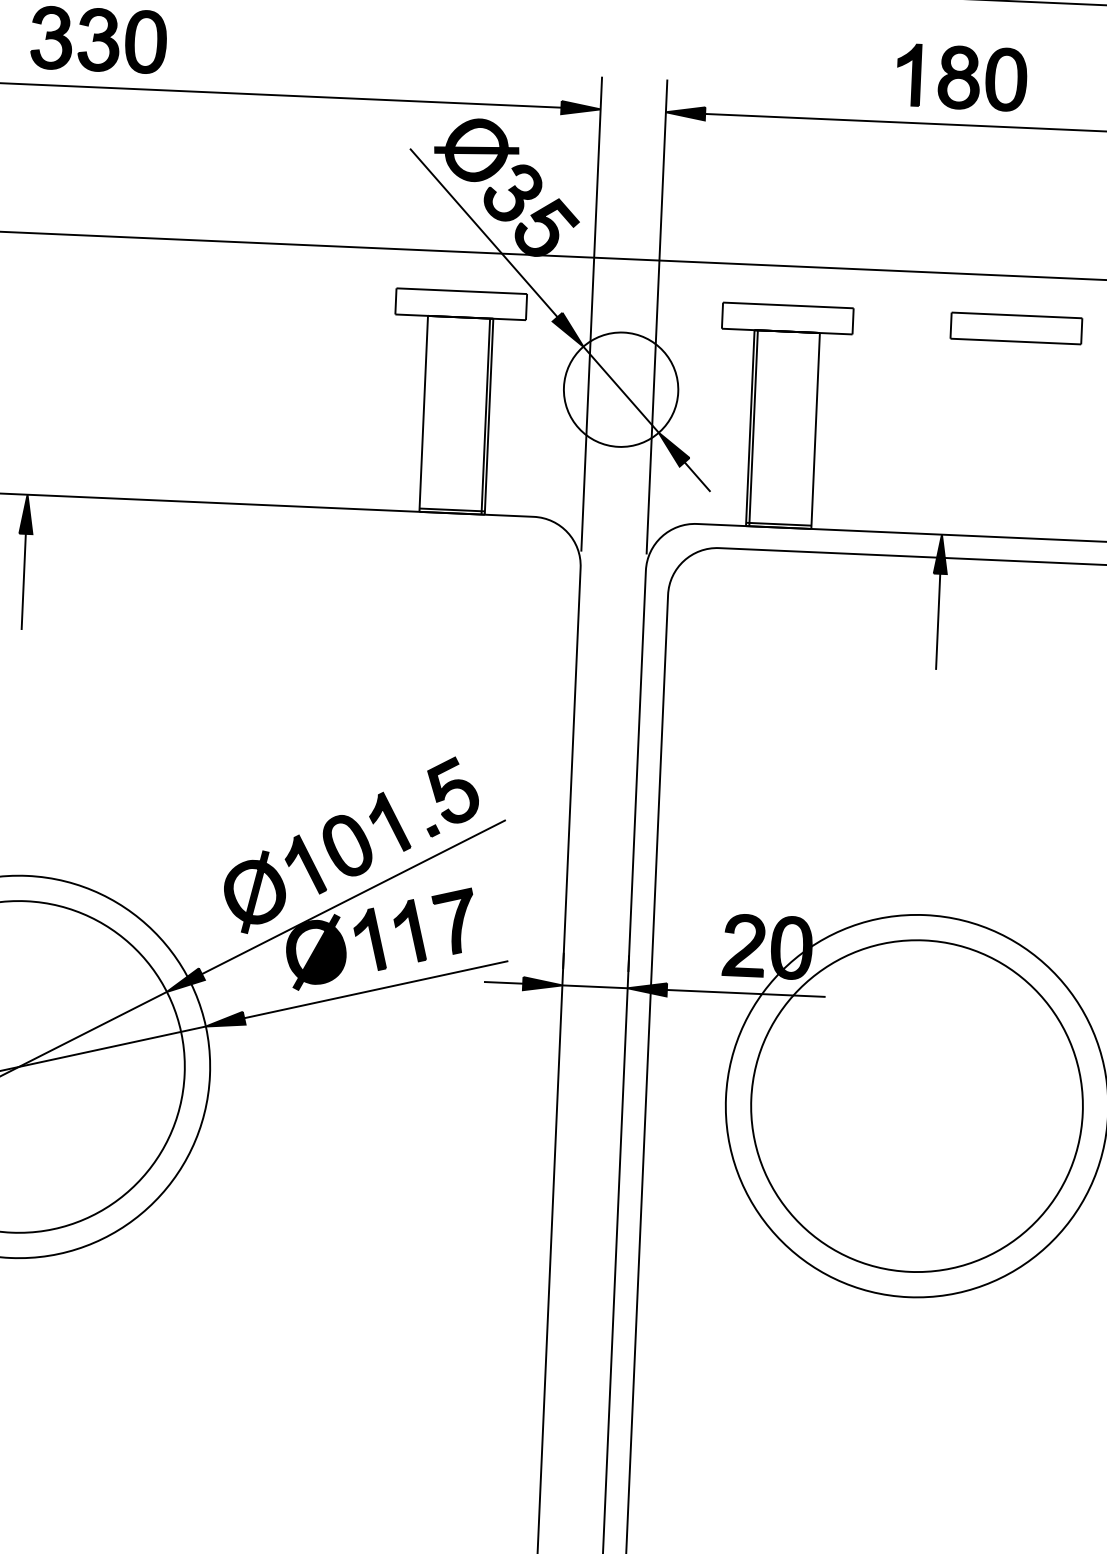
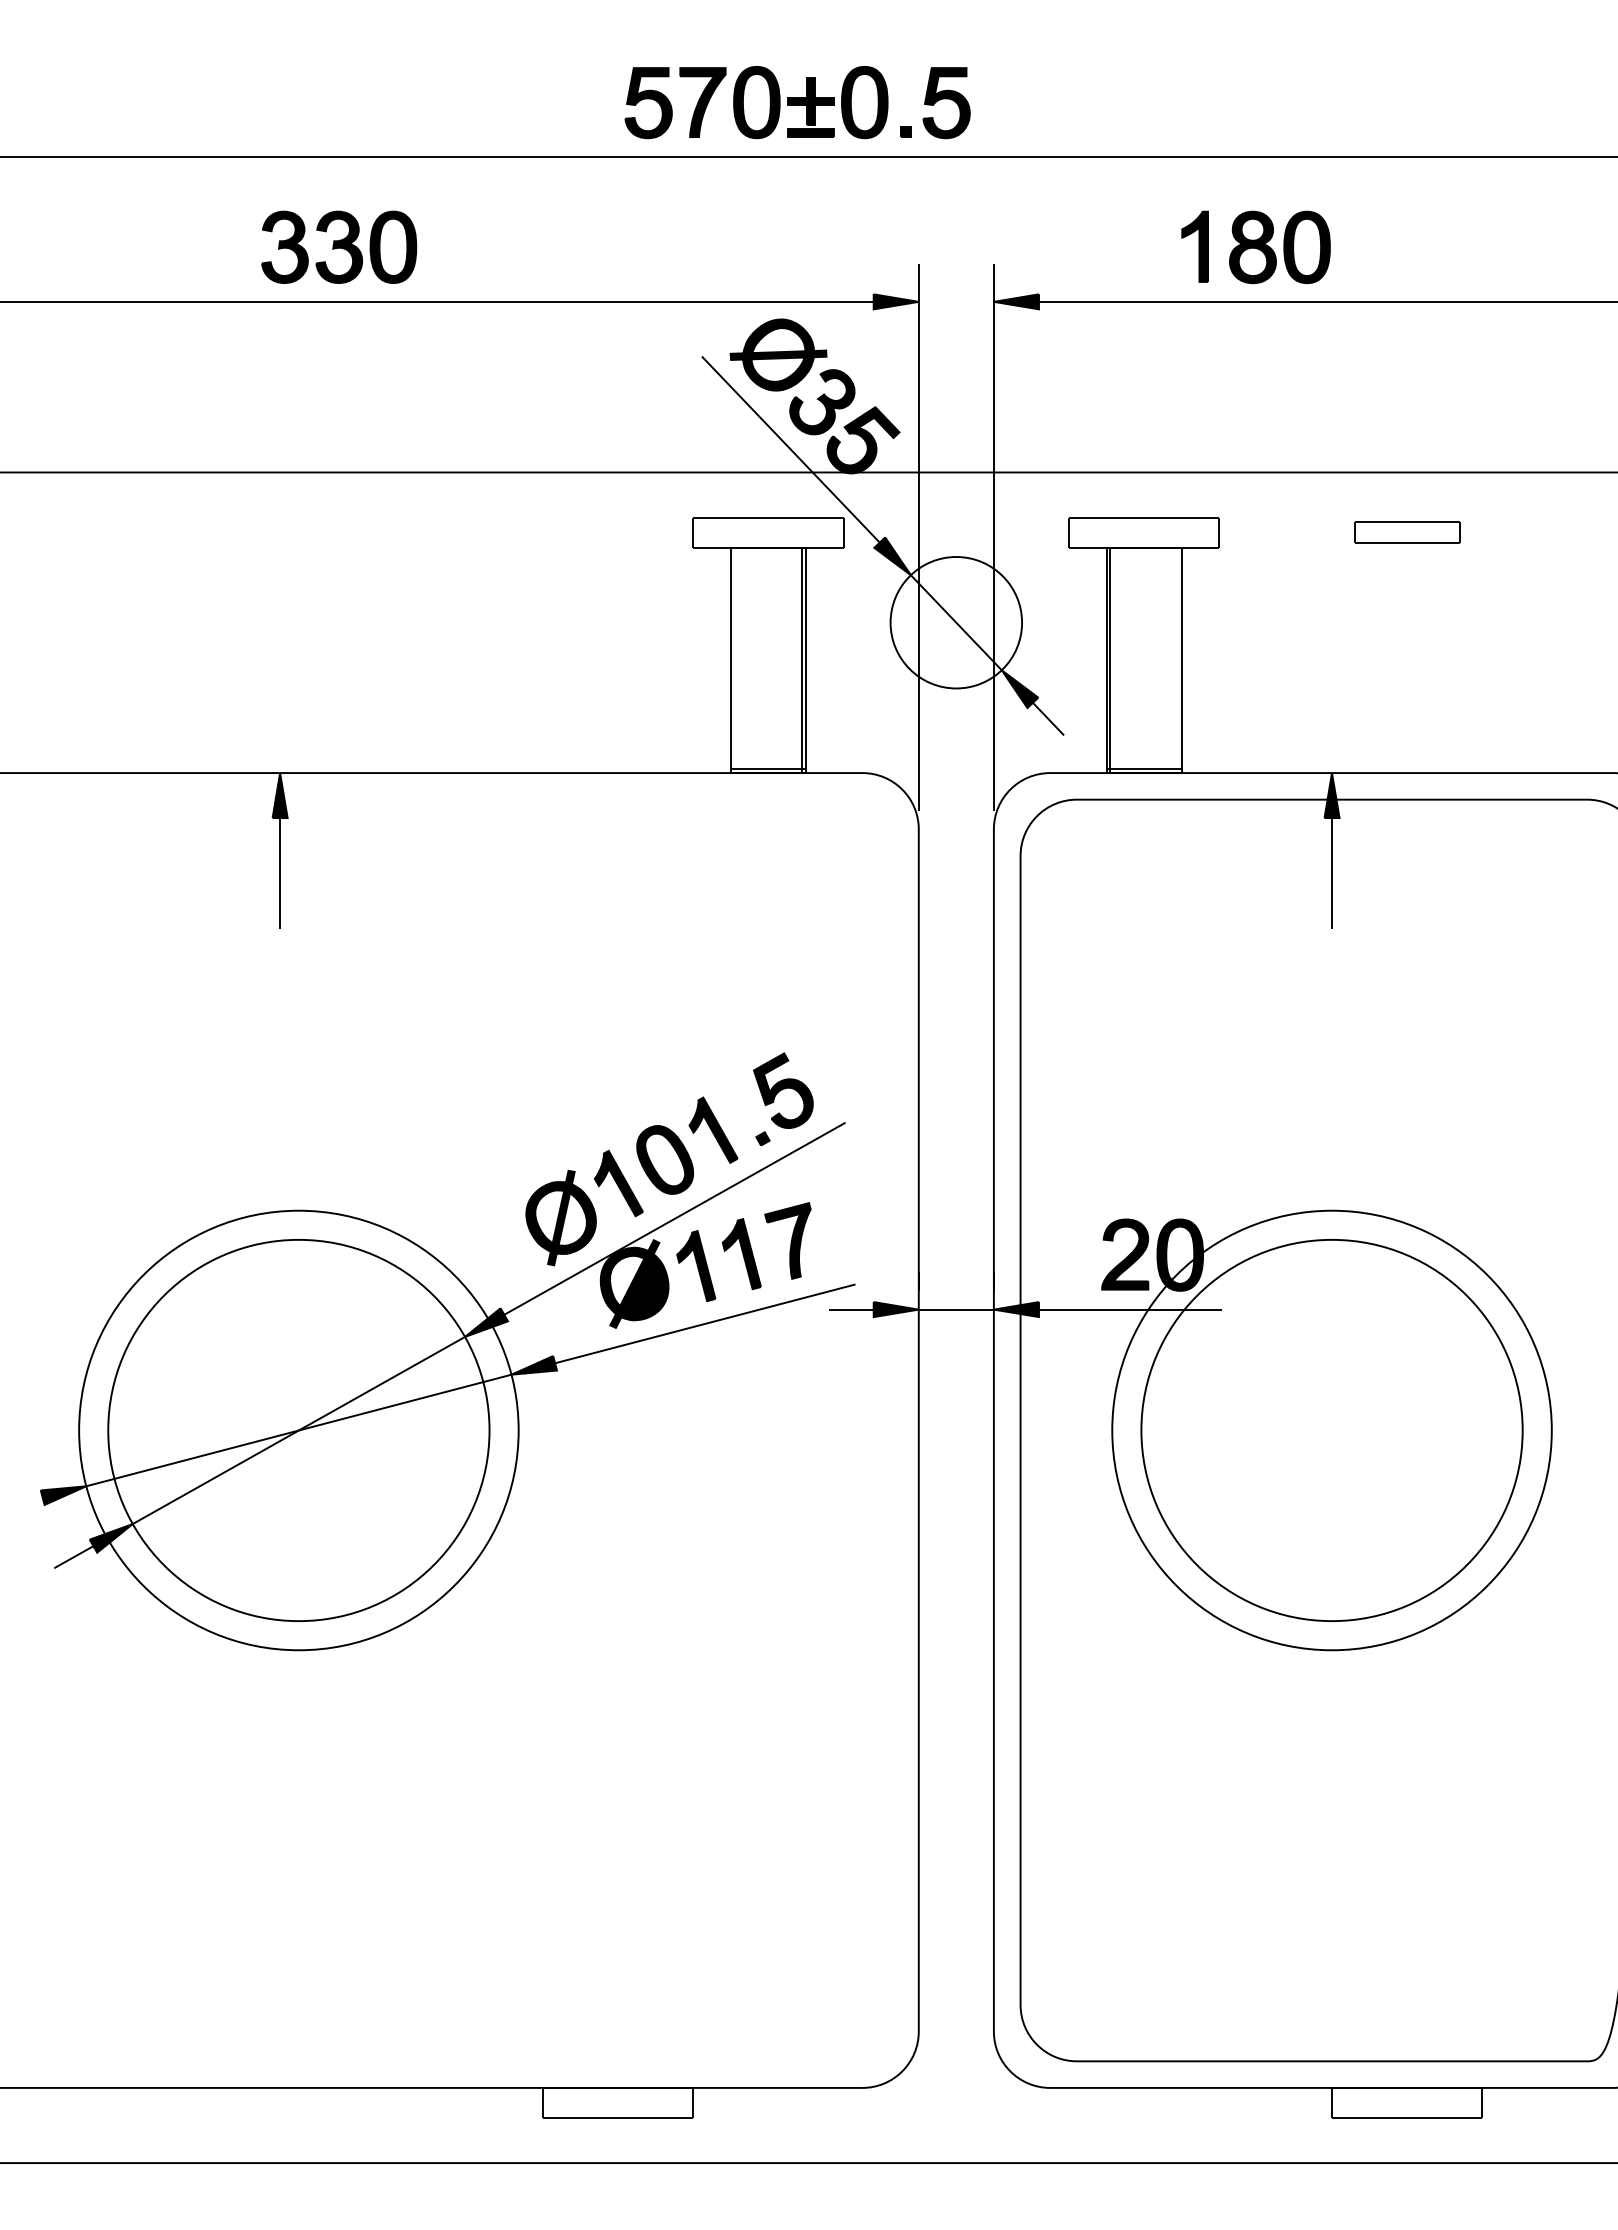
part: (961, 77) -> (1255, 247), moved
part: (1015, 328) -> (1406, 532), size x0.7

